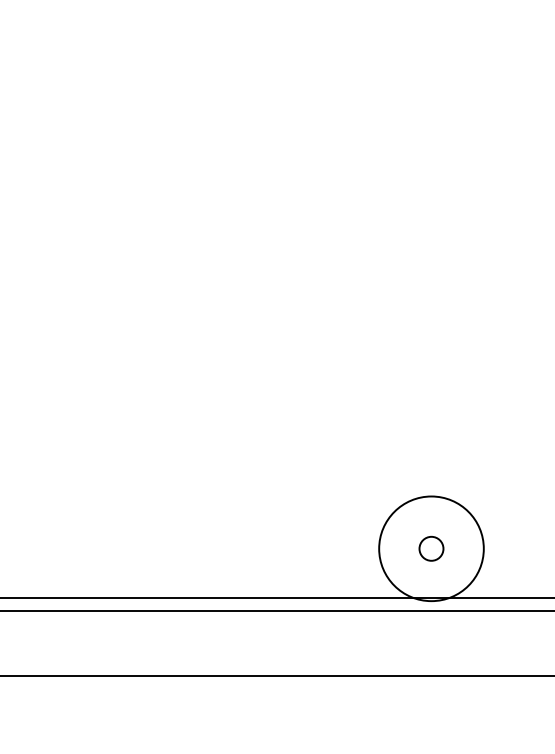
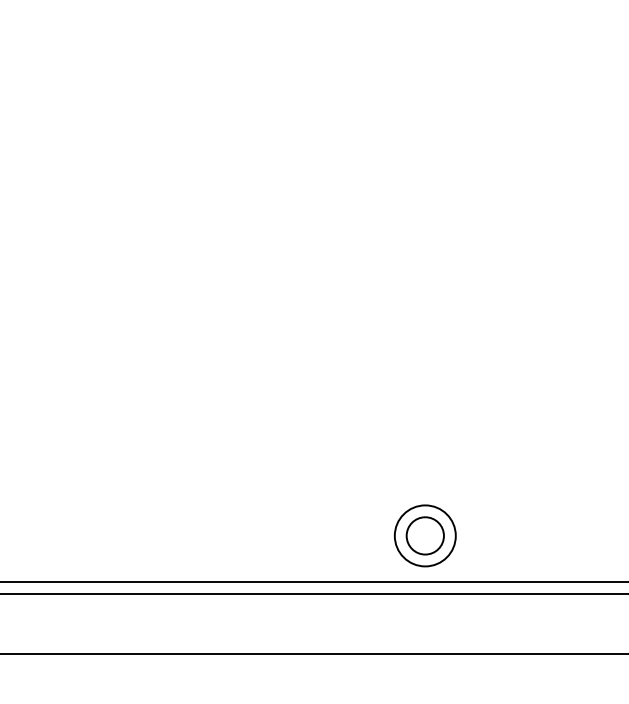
circle: (430, 548) -> (424, 535), size x0.62
circle: (430, 548) -> (424, 535), size x1.67

